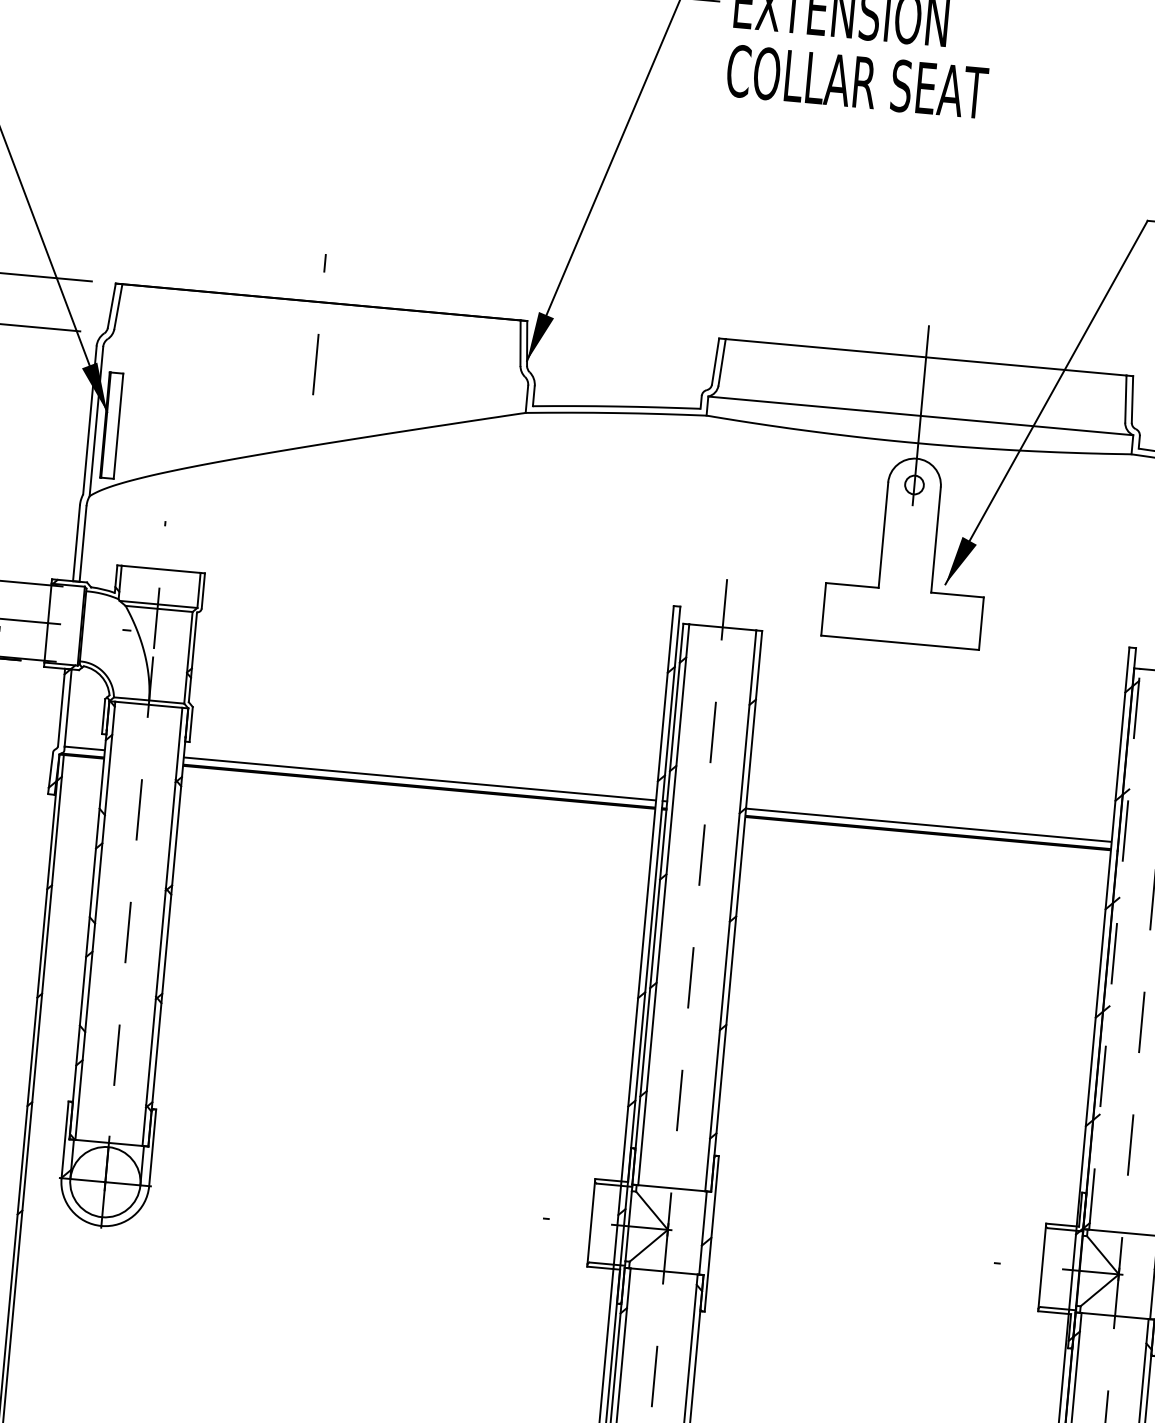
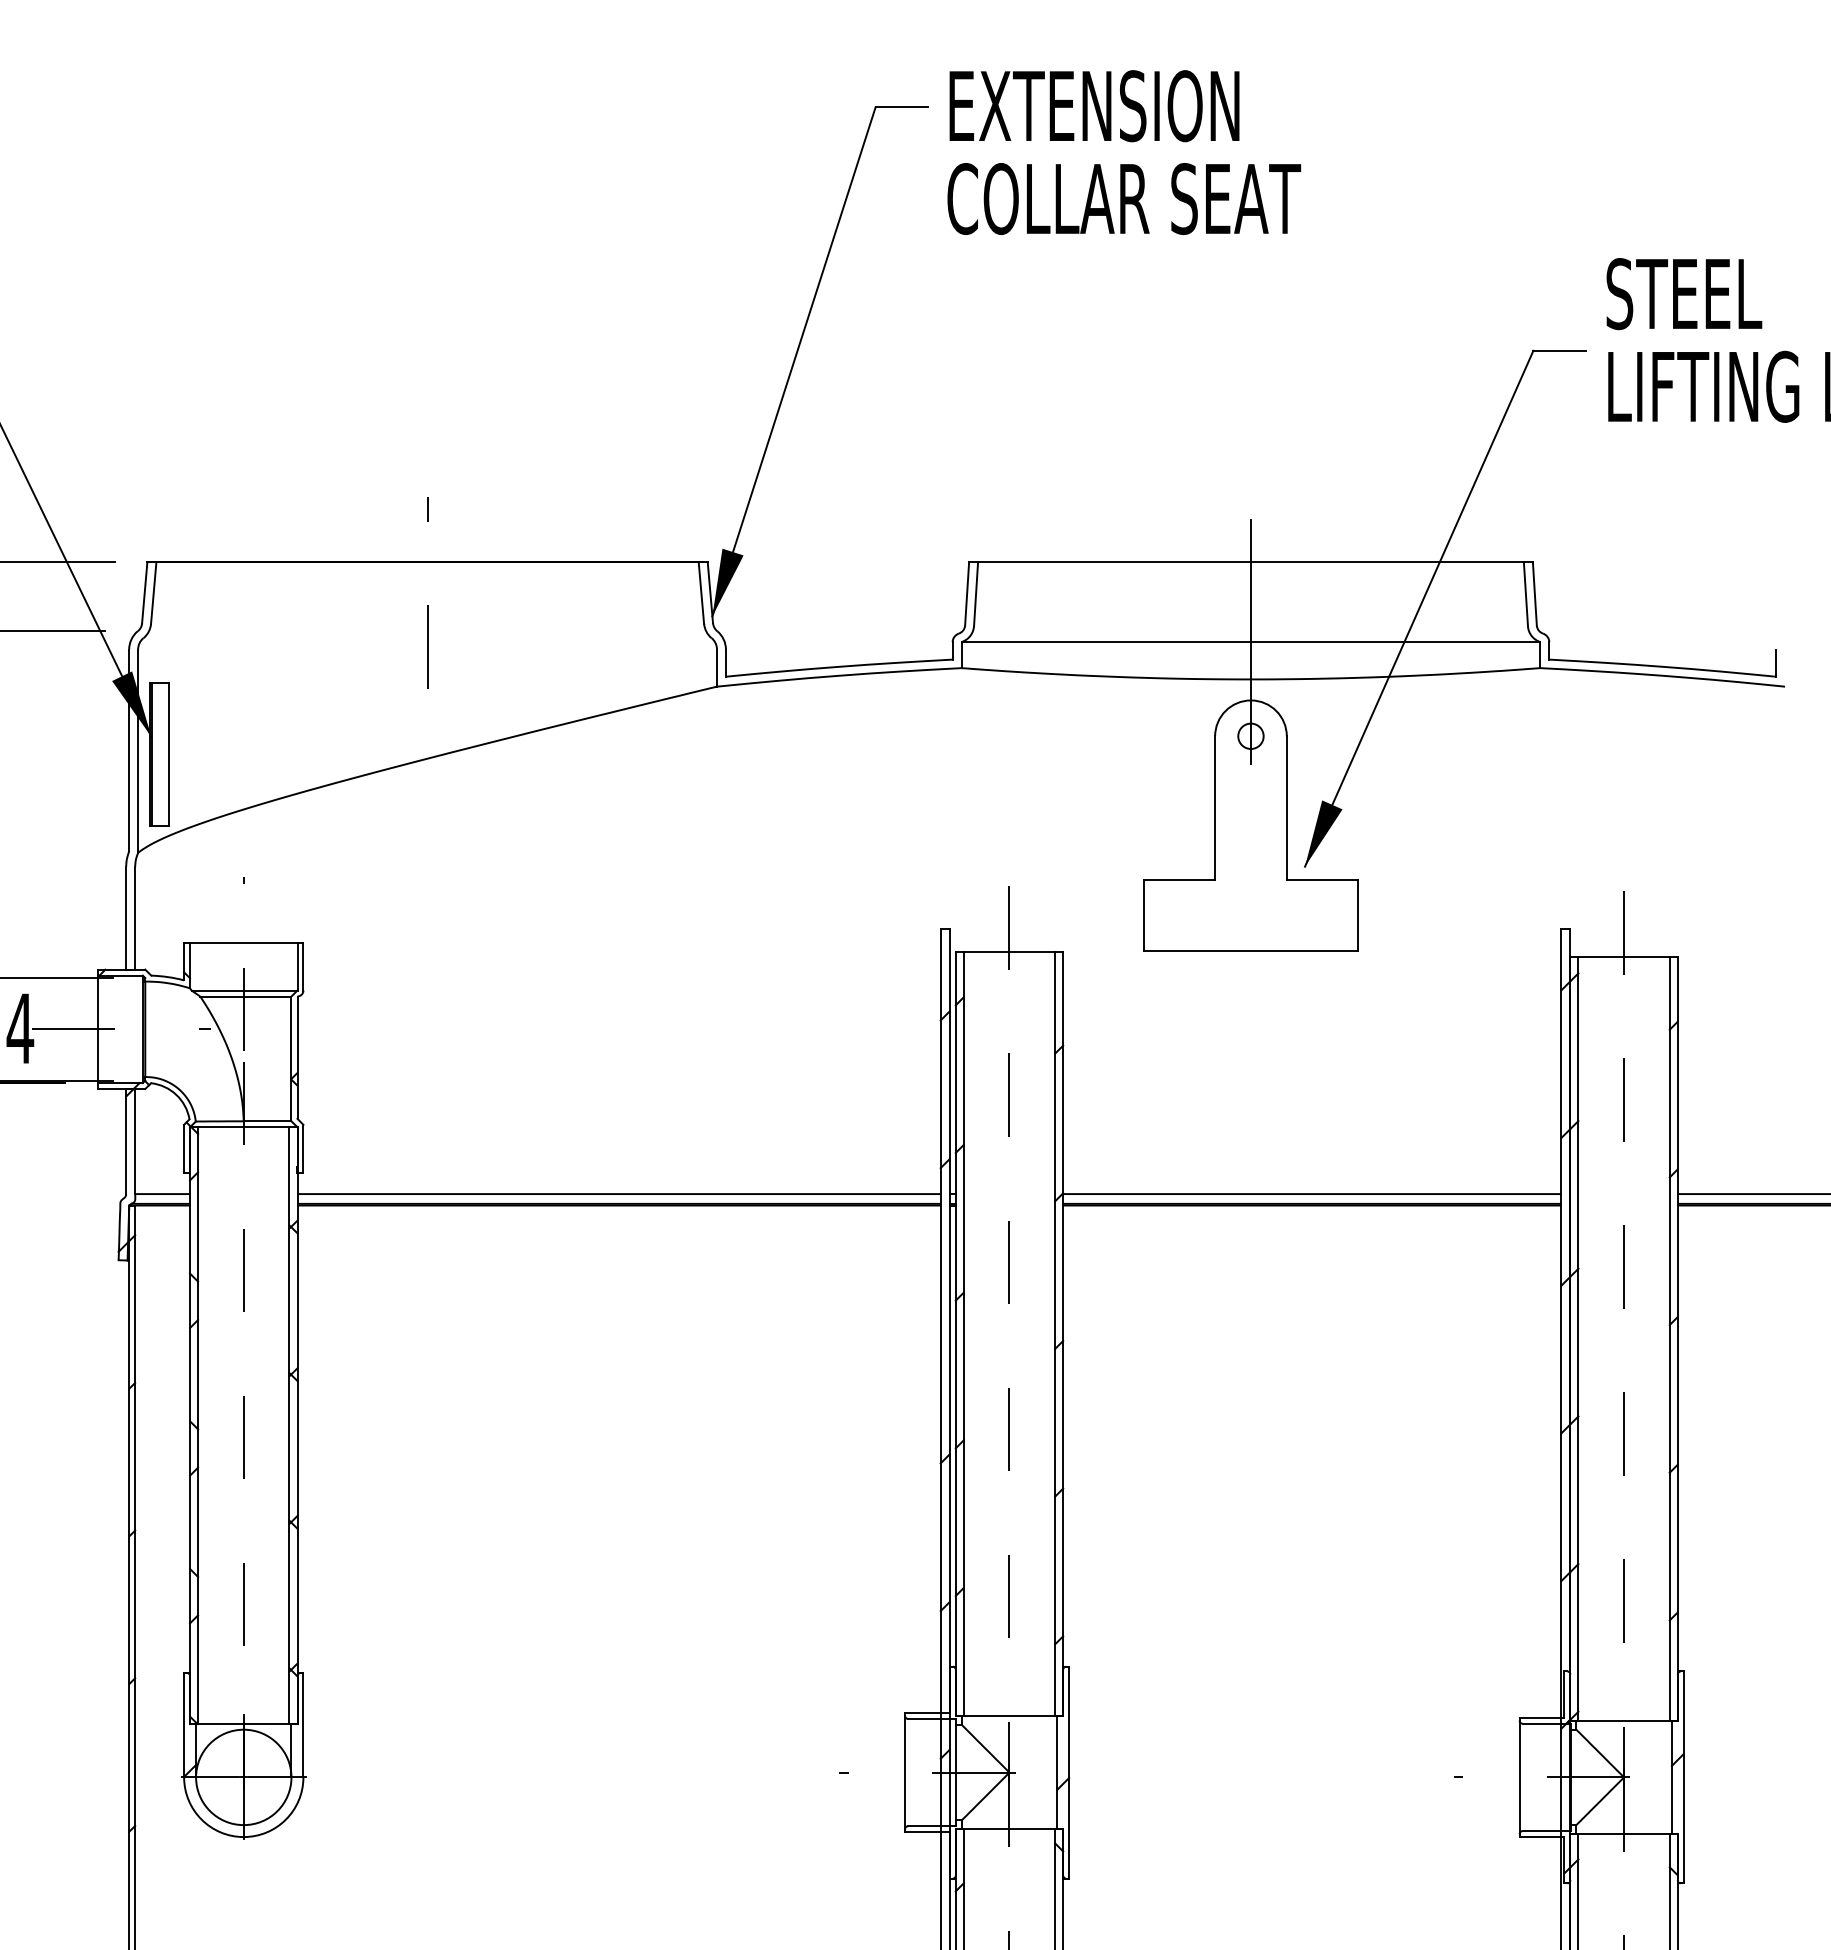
line: (1114, 949) -> (1578, 1338), dashed -> solid

